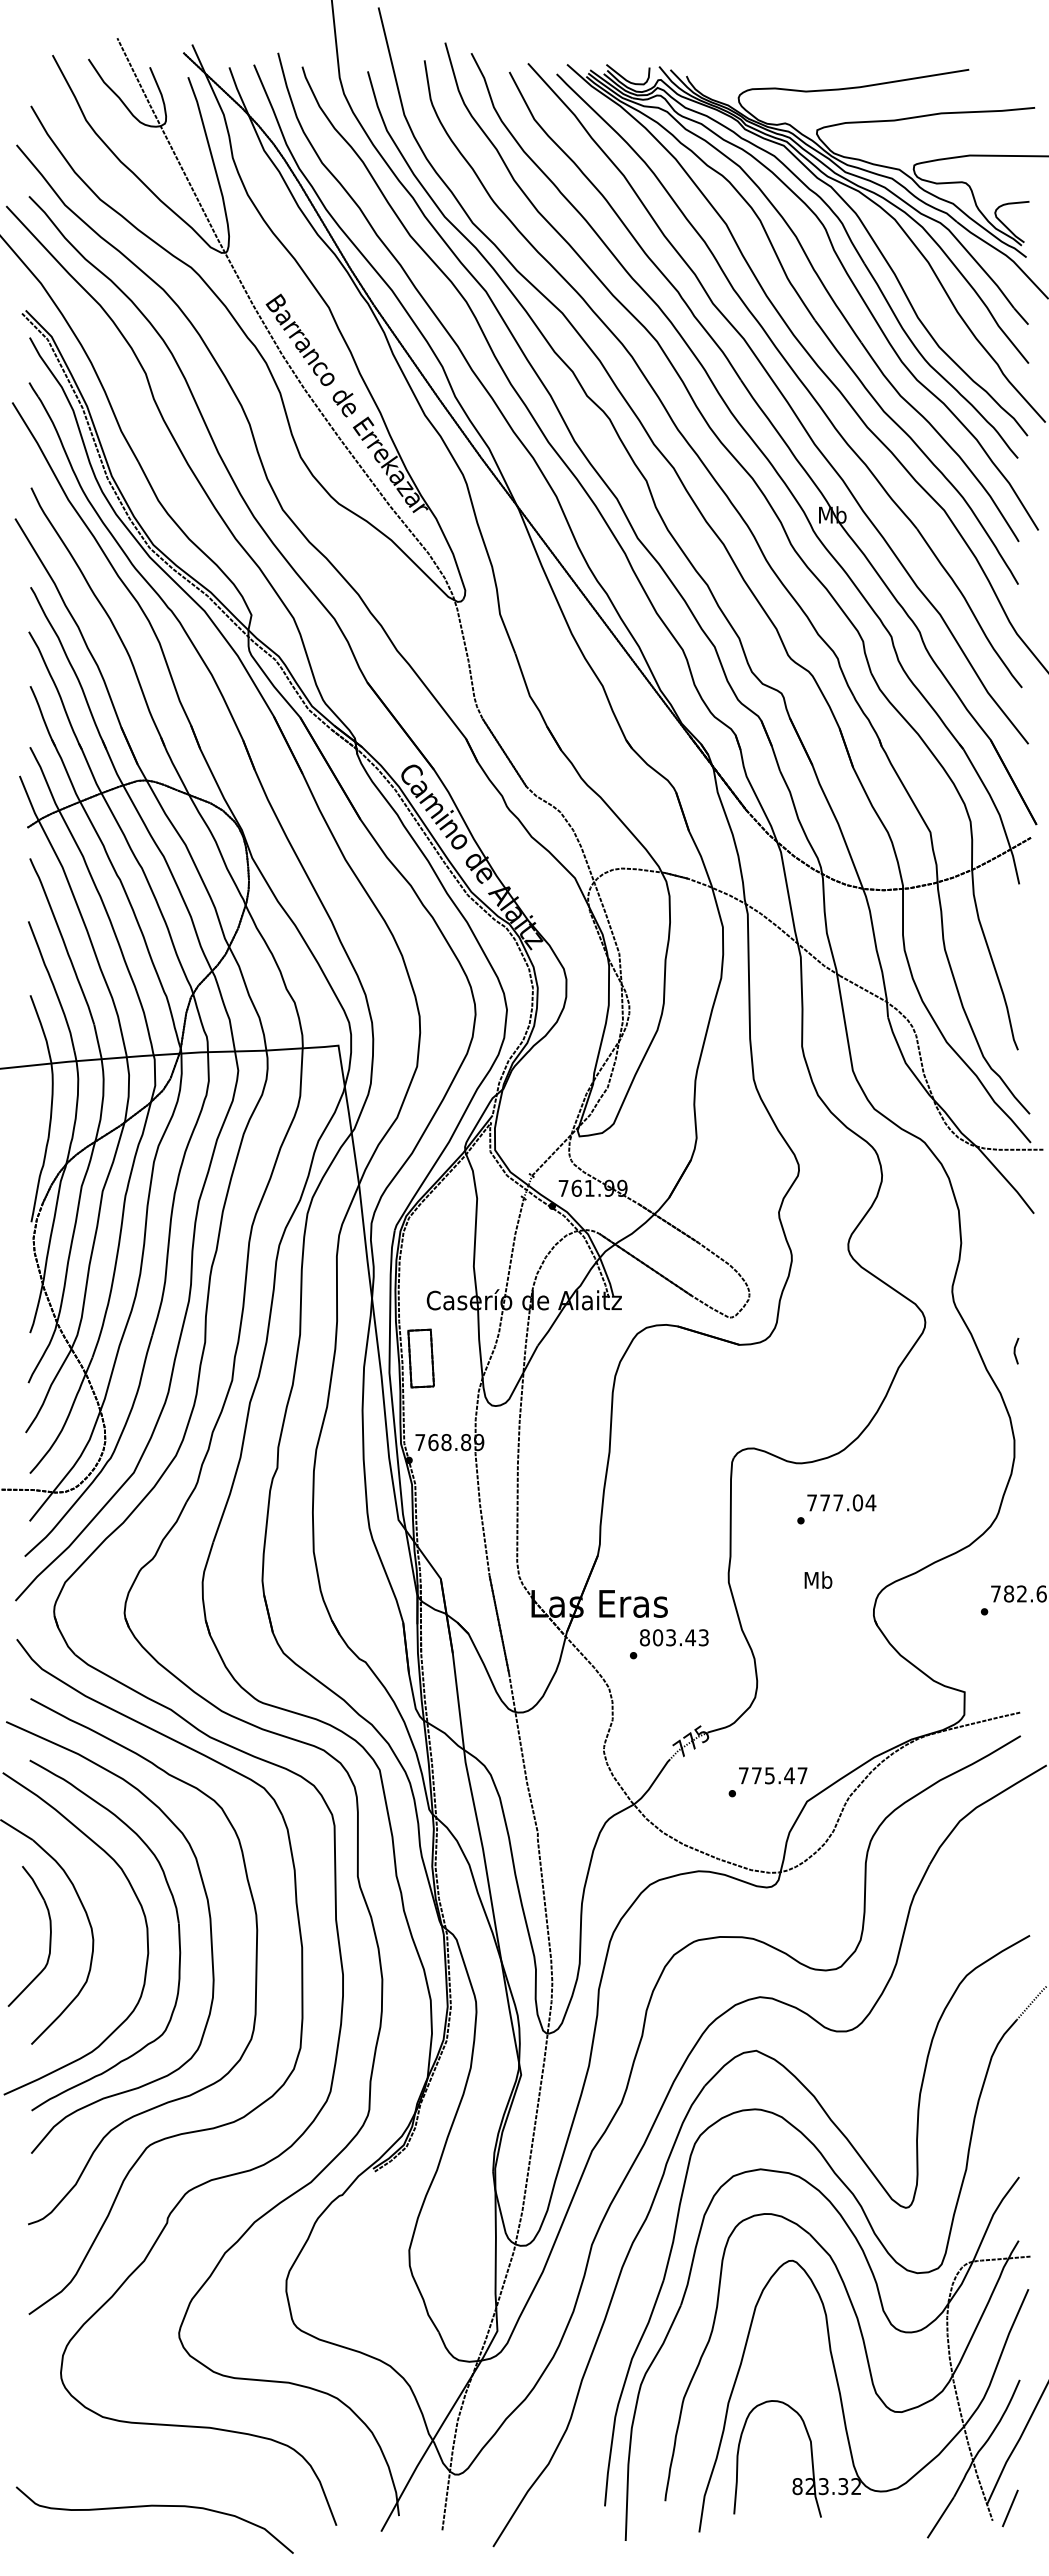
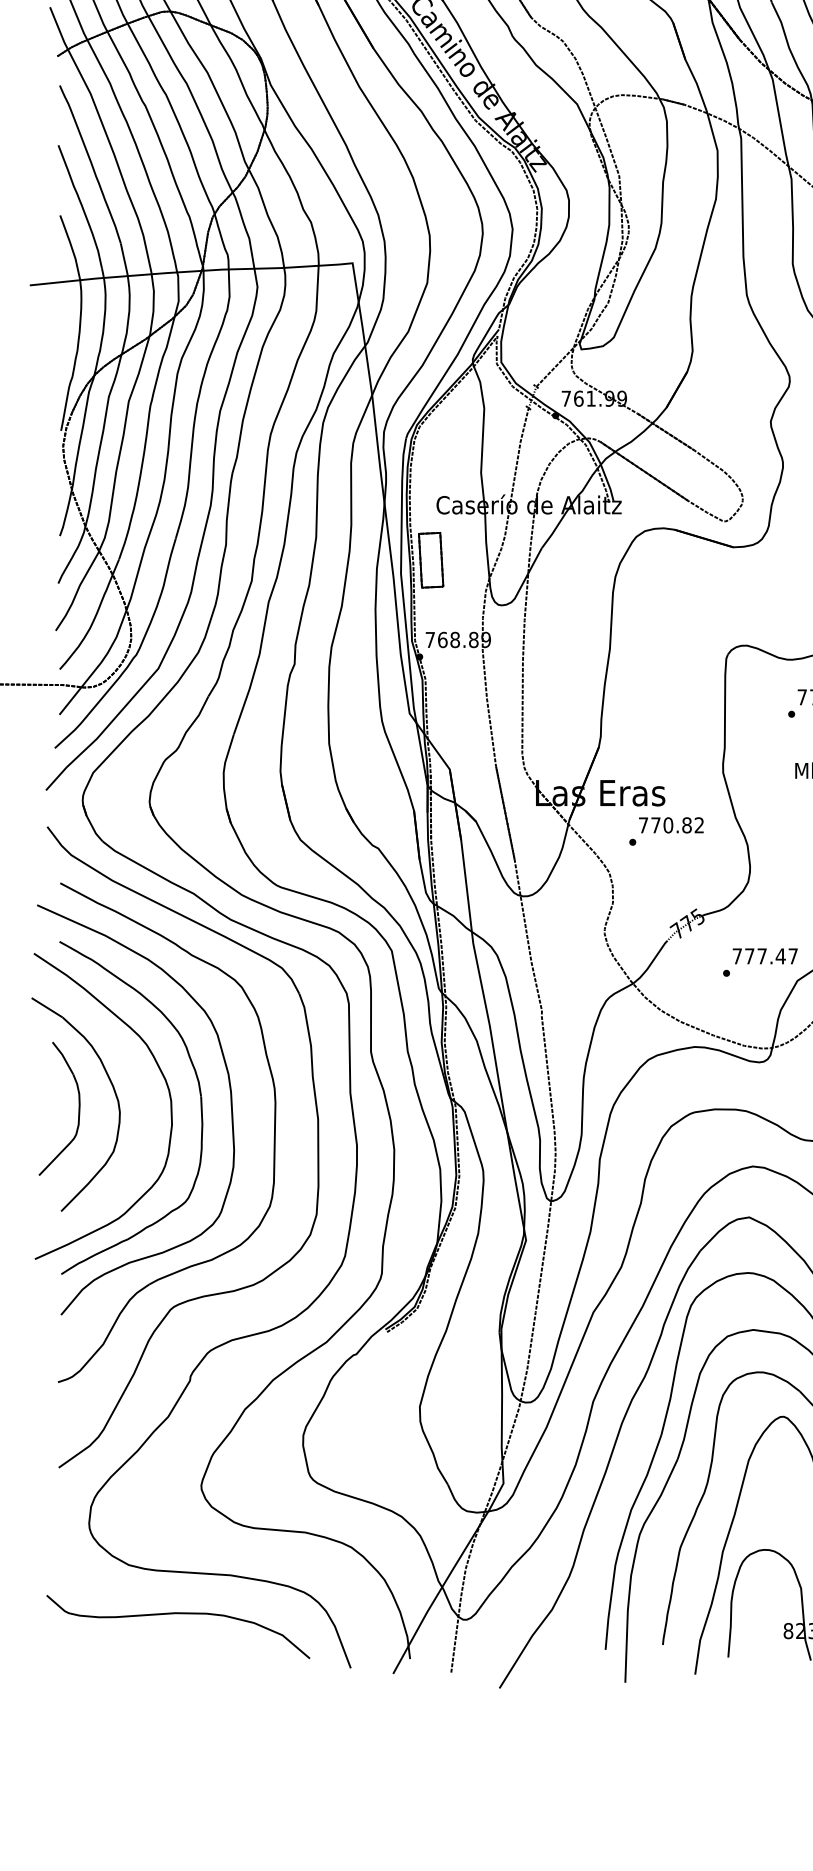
text: (673, 1637) -> (670, 825), 803.43 -> 770.82
text: (769, 1775) -> (761, 956), 775.47 -> 777.47
curve: (154, 2506) -> (177, 1613), moved

